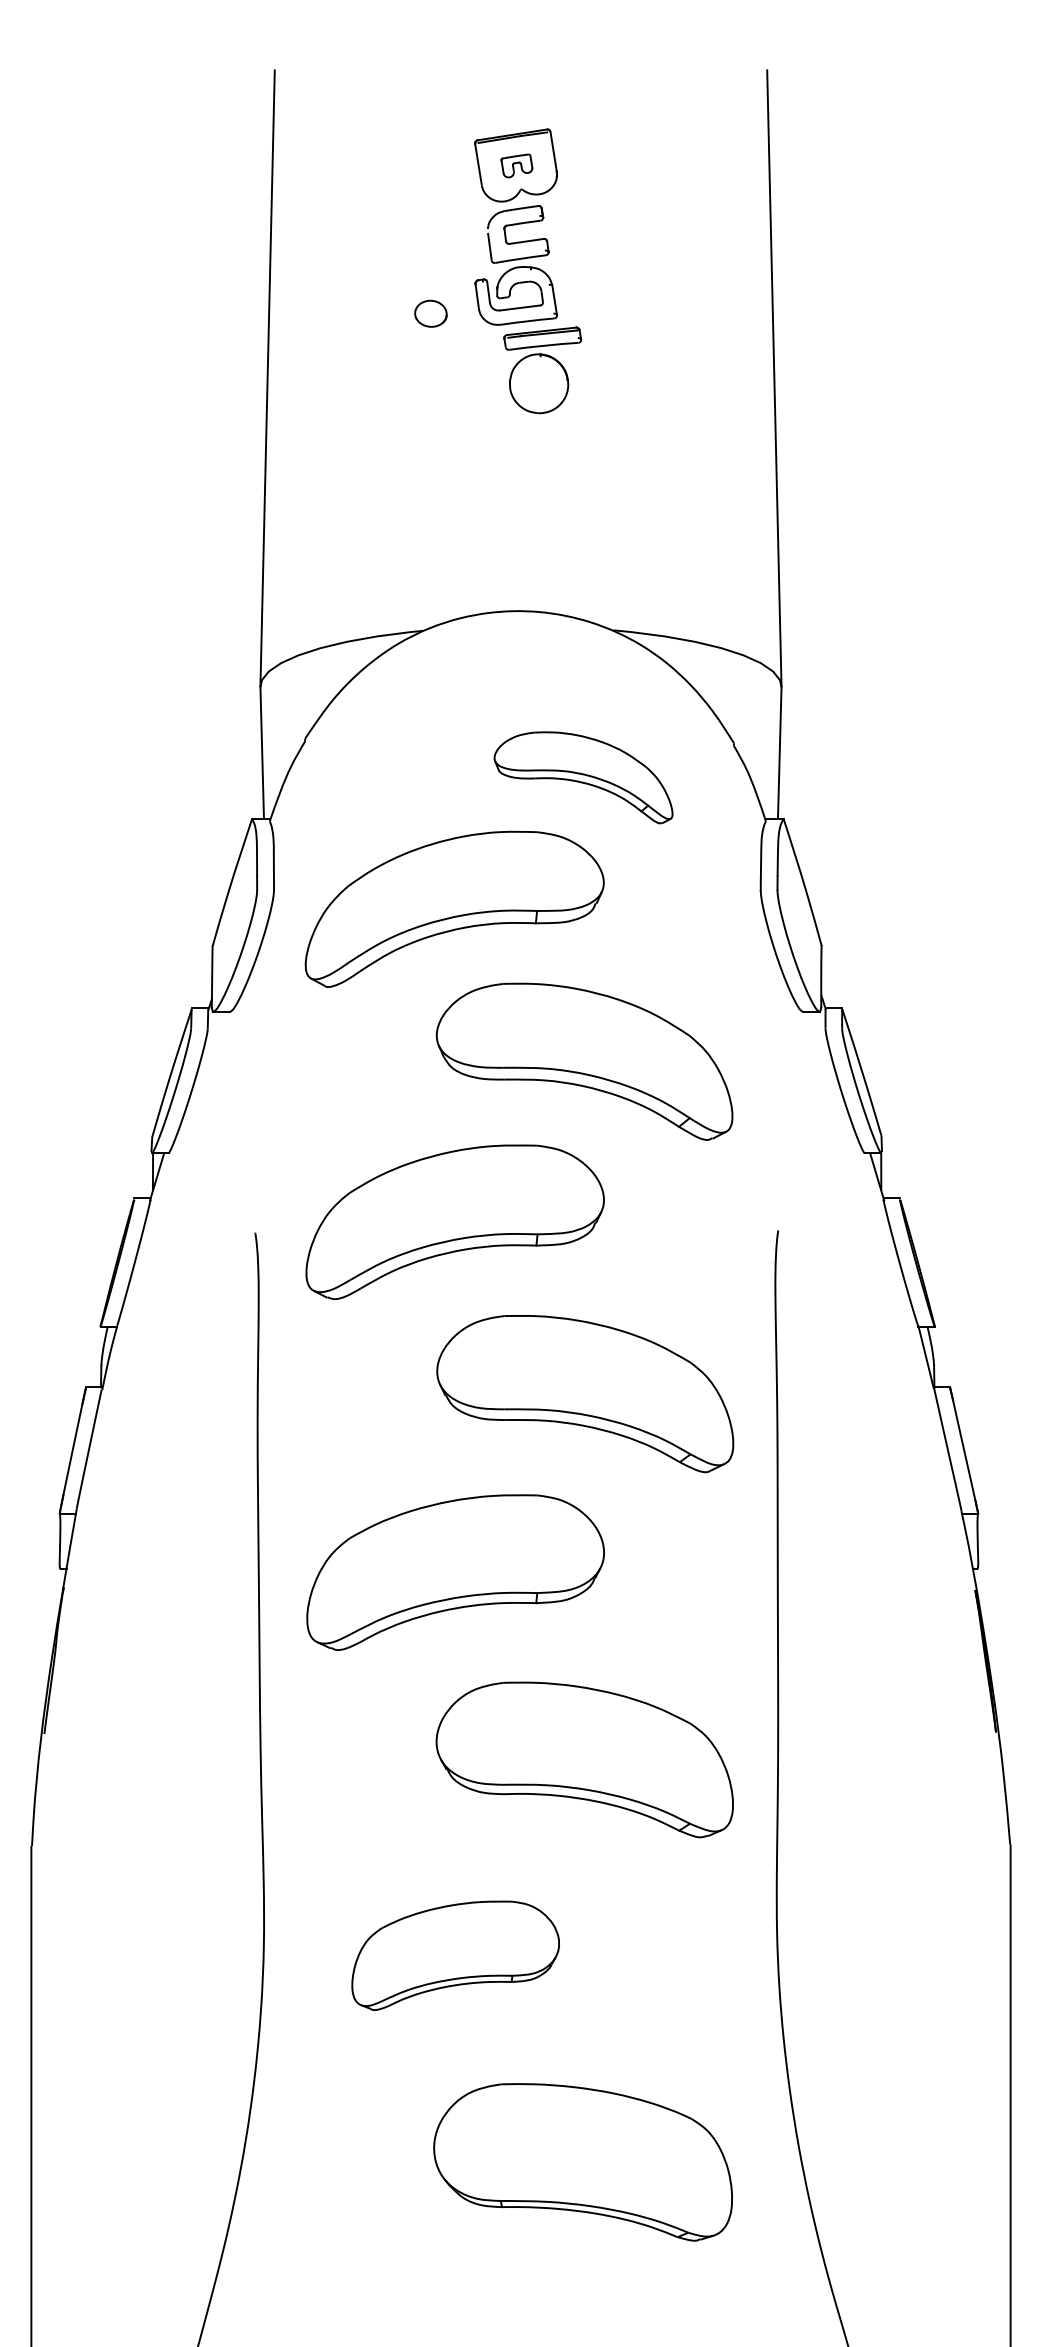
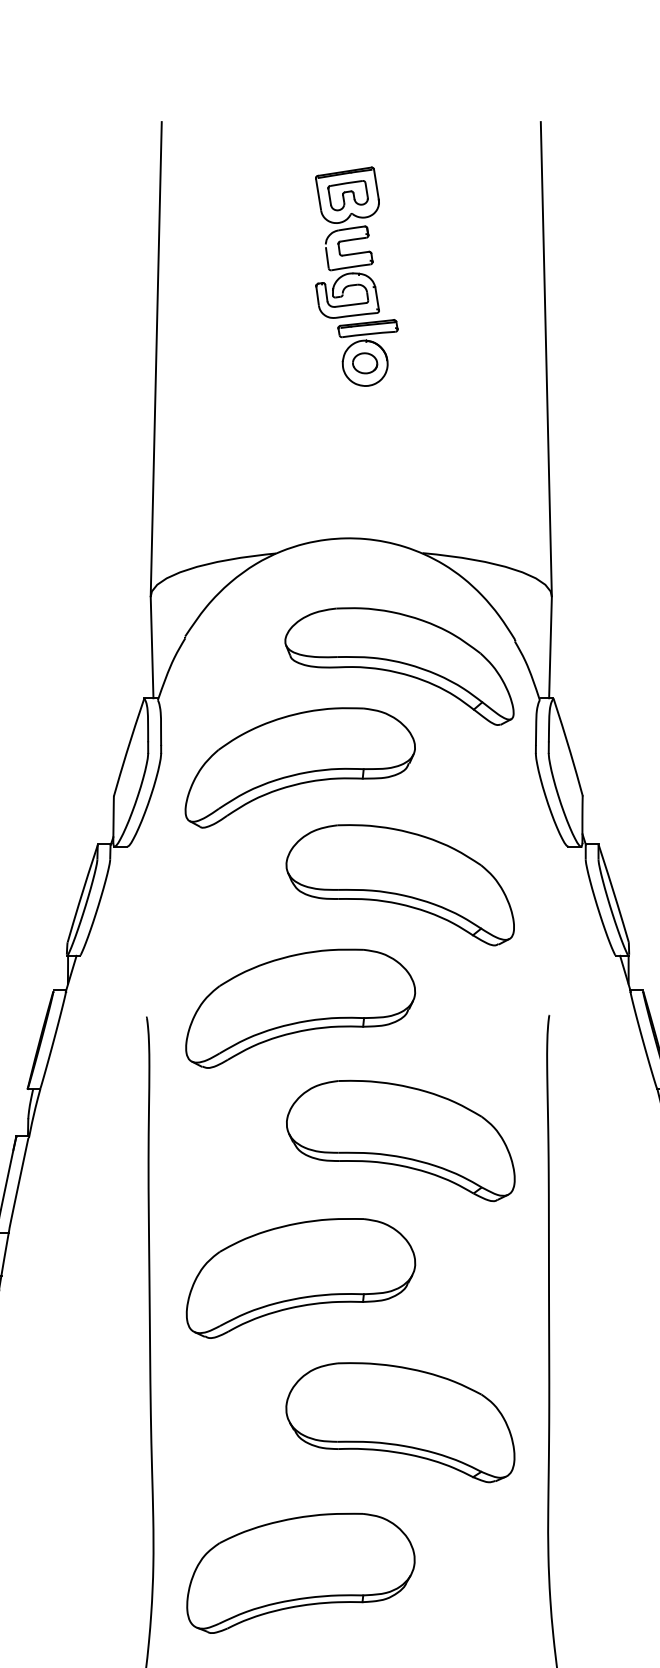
part: (516, 165) -> (347, 195), size x1.67
part: (430, 313) -> (364, 363), moved
part: (583, 777) -> (399, 666), size x1.67
part: (455, 1955) -> (300, 1573), size x1.43

